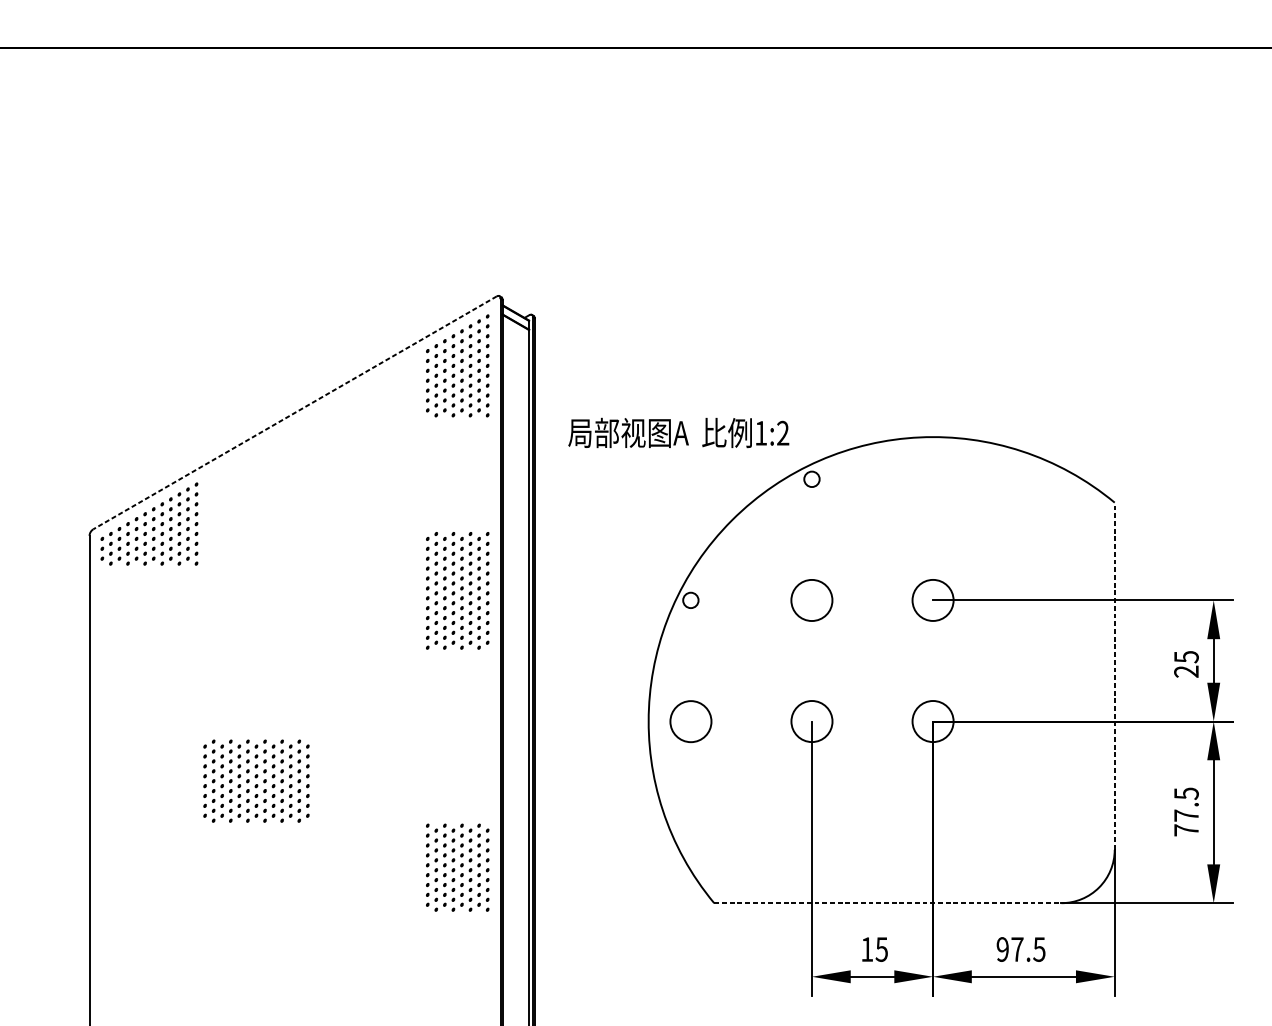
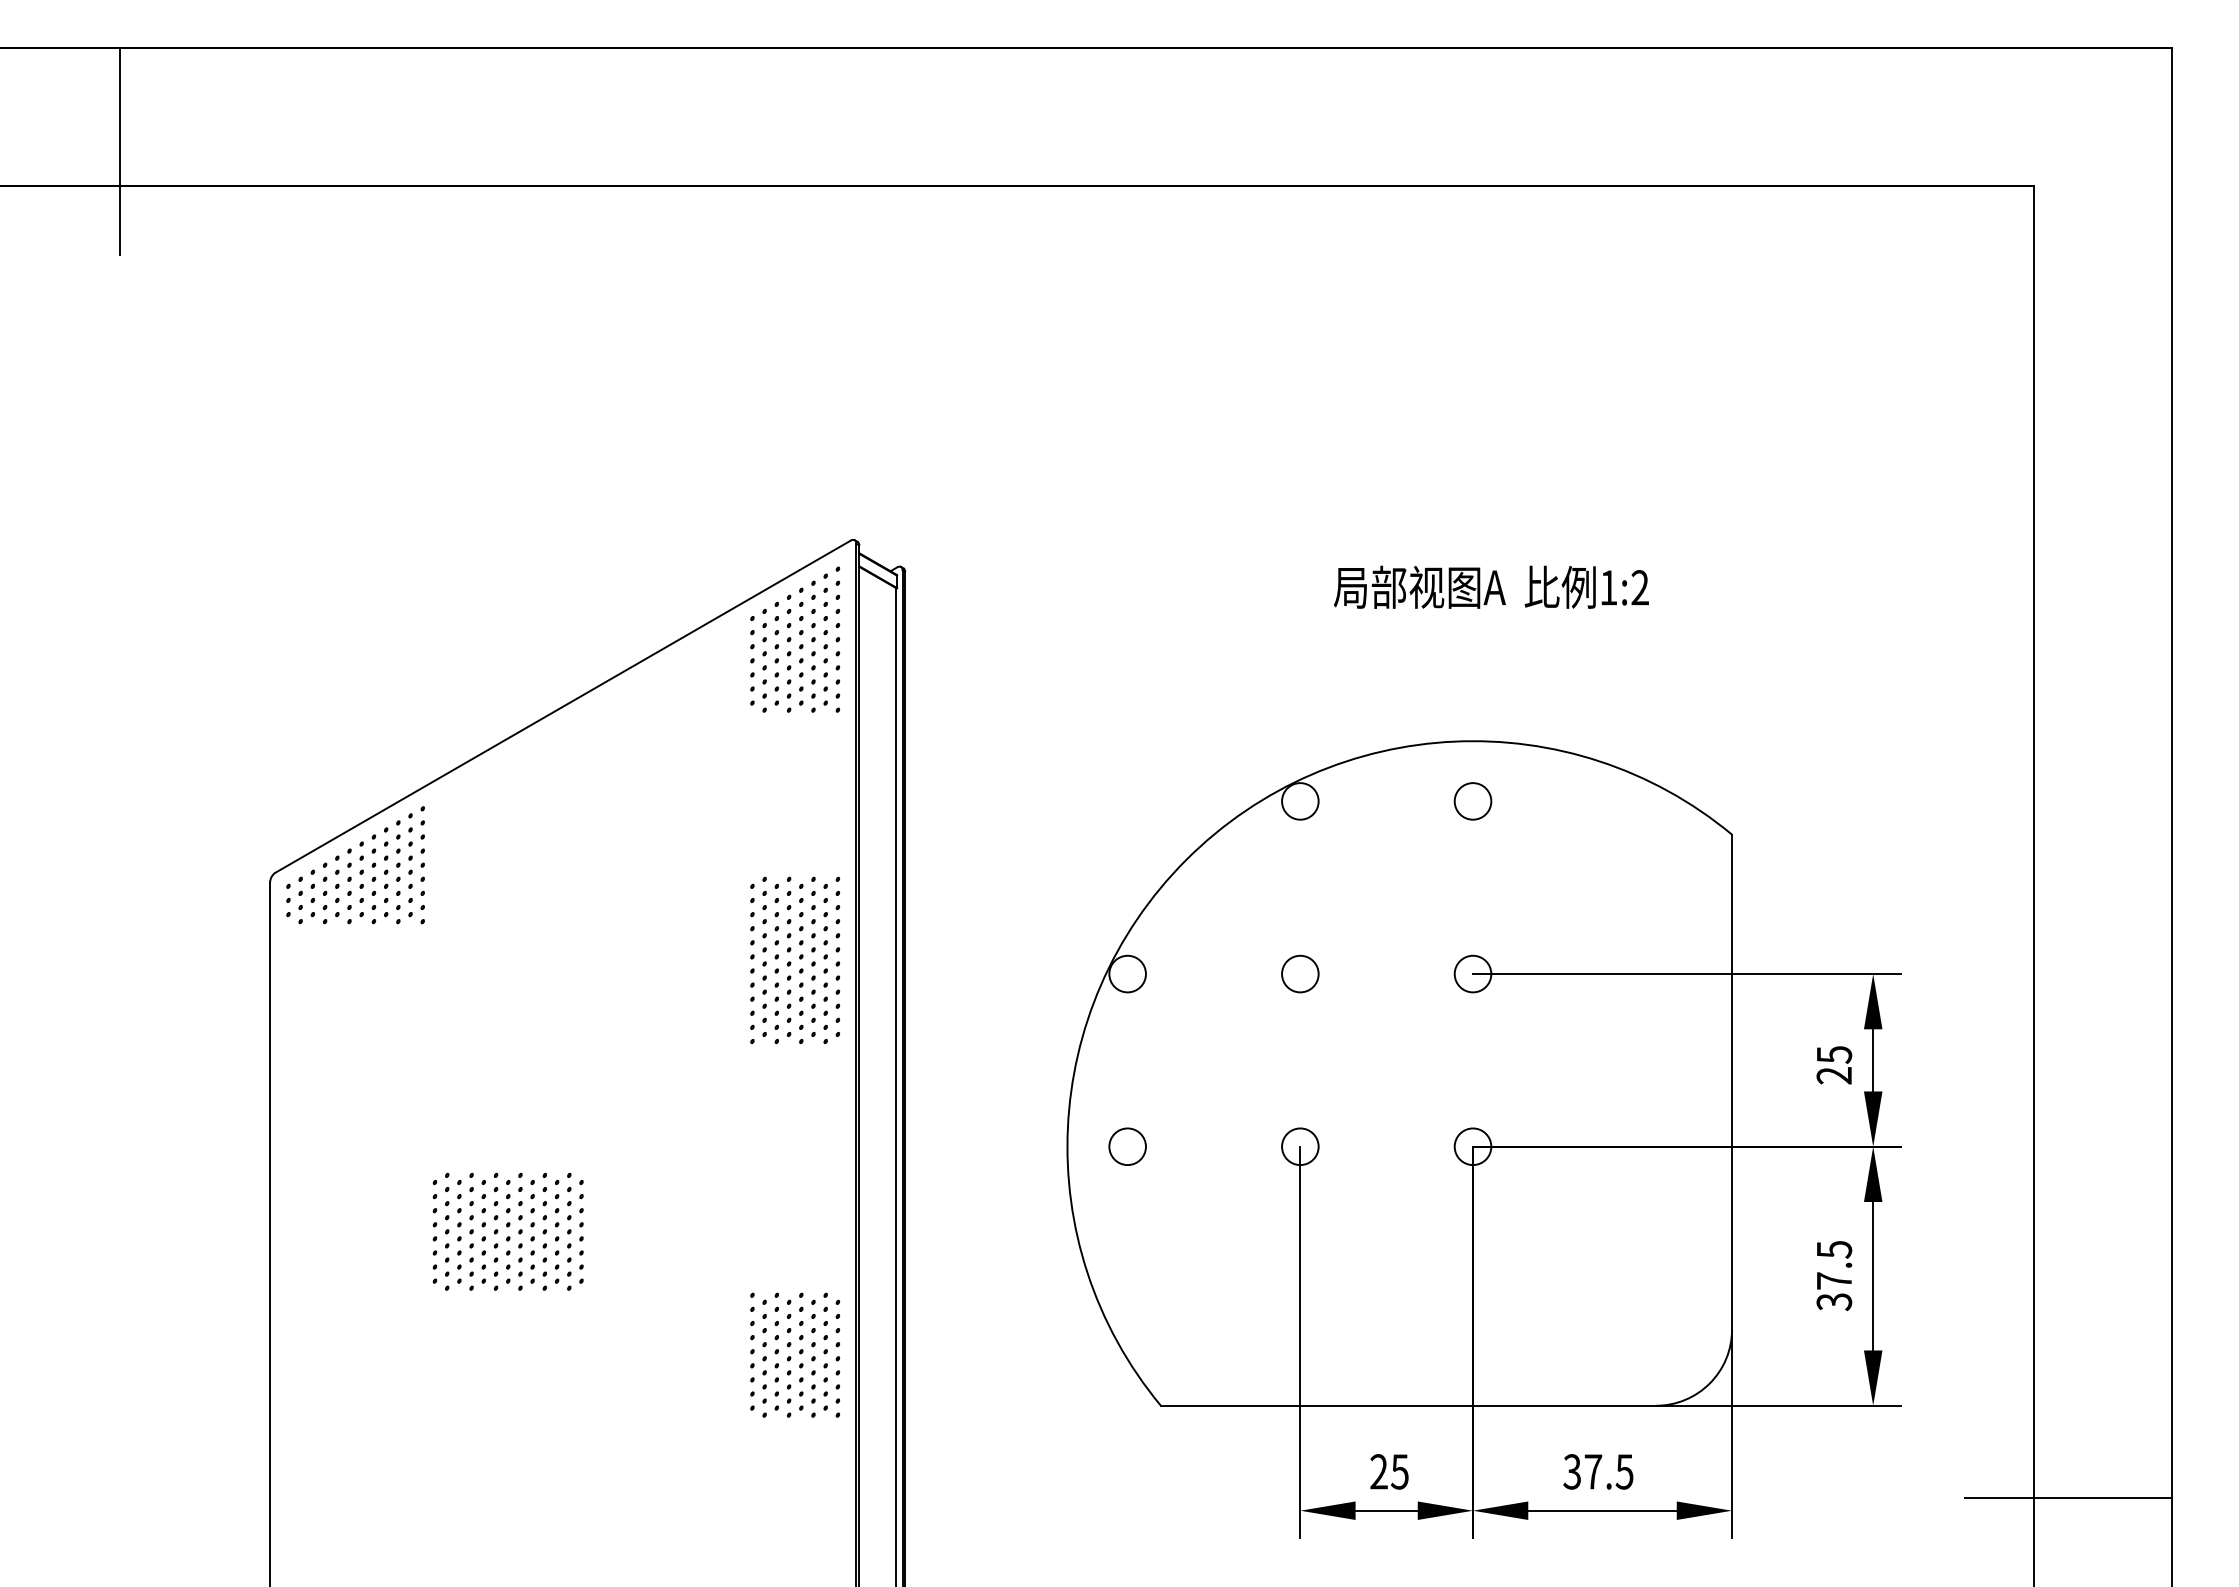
line: (294, 412) -> (562, 706), dashed -> solid
text: (678, 432) -> (1490, 586), moved
circle: (812, 479) -> (1300, 801), size x1.67
circle: (932, 479) -> (1472, 801), added
circle: (690, 600) -> (1127, 973), size x1.67
circle: (812, 600) -> (1300, 973), size x0.62
circle: (932, 600) -> (1472, 973), size x0.62
line: (1115, 676) -> (1732, 1082), dashed -> solid
circle: (690, 721) -> (1127, 1146), size x0.62
circle: (812, 721) -> (1300, 1146), size x0.62
circle: (932, 721) -> (1472, 1146), size x0.62
text: (1186, 830) -> (1834, 1302), 77.5 -> 37.5
line: (887, 902) -> (1408, 1405), dashed -> solid
text: (866, 949) -> (1378, 1471), 15 -> 25
text: (1002, 949) -> (1571, 1471), 97.5 -> 37.5

